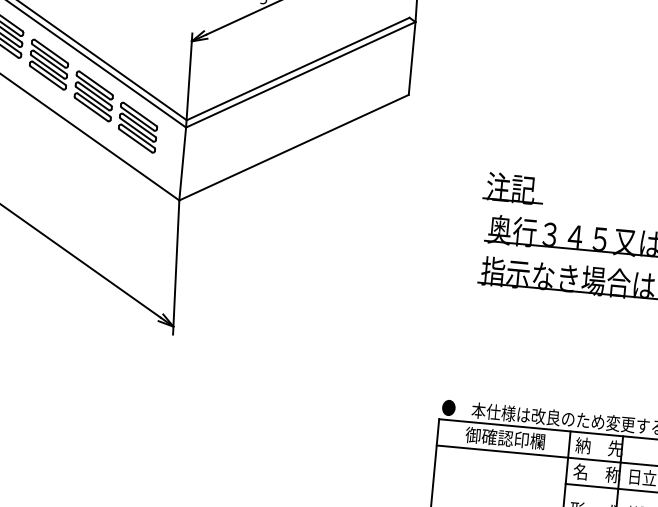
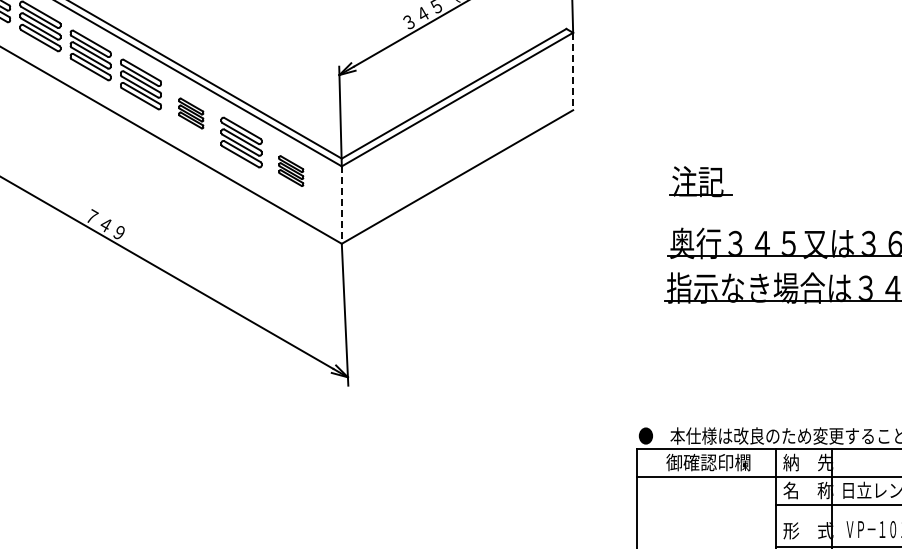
line: (412, 58) -> (573, 71), solid -> dashed
part: (49, 64) -> (191, 113), size x0.6
part: (138, 127) -> (291, 170), size x0.6
line: (182, 164) -> (341, 205), solid -> dashed
part: (513, 188) -> (700, 181), moved

